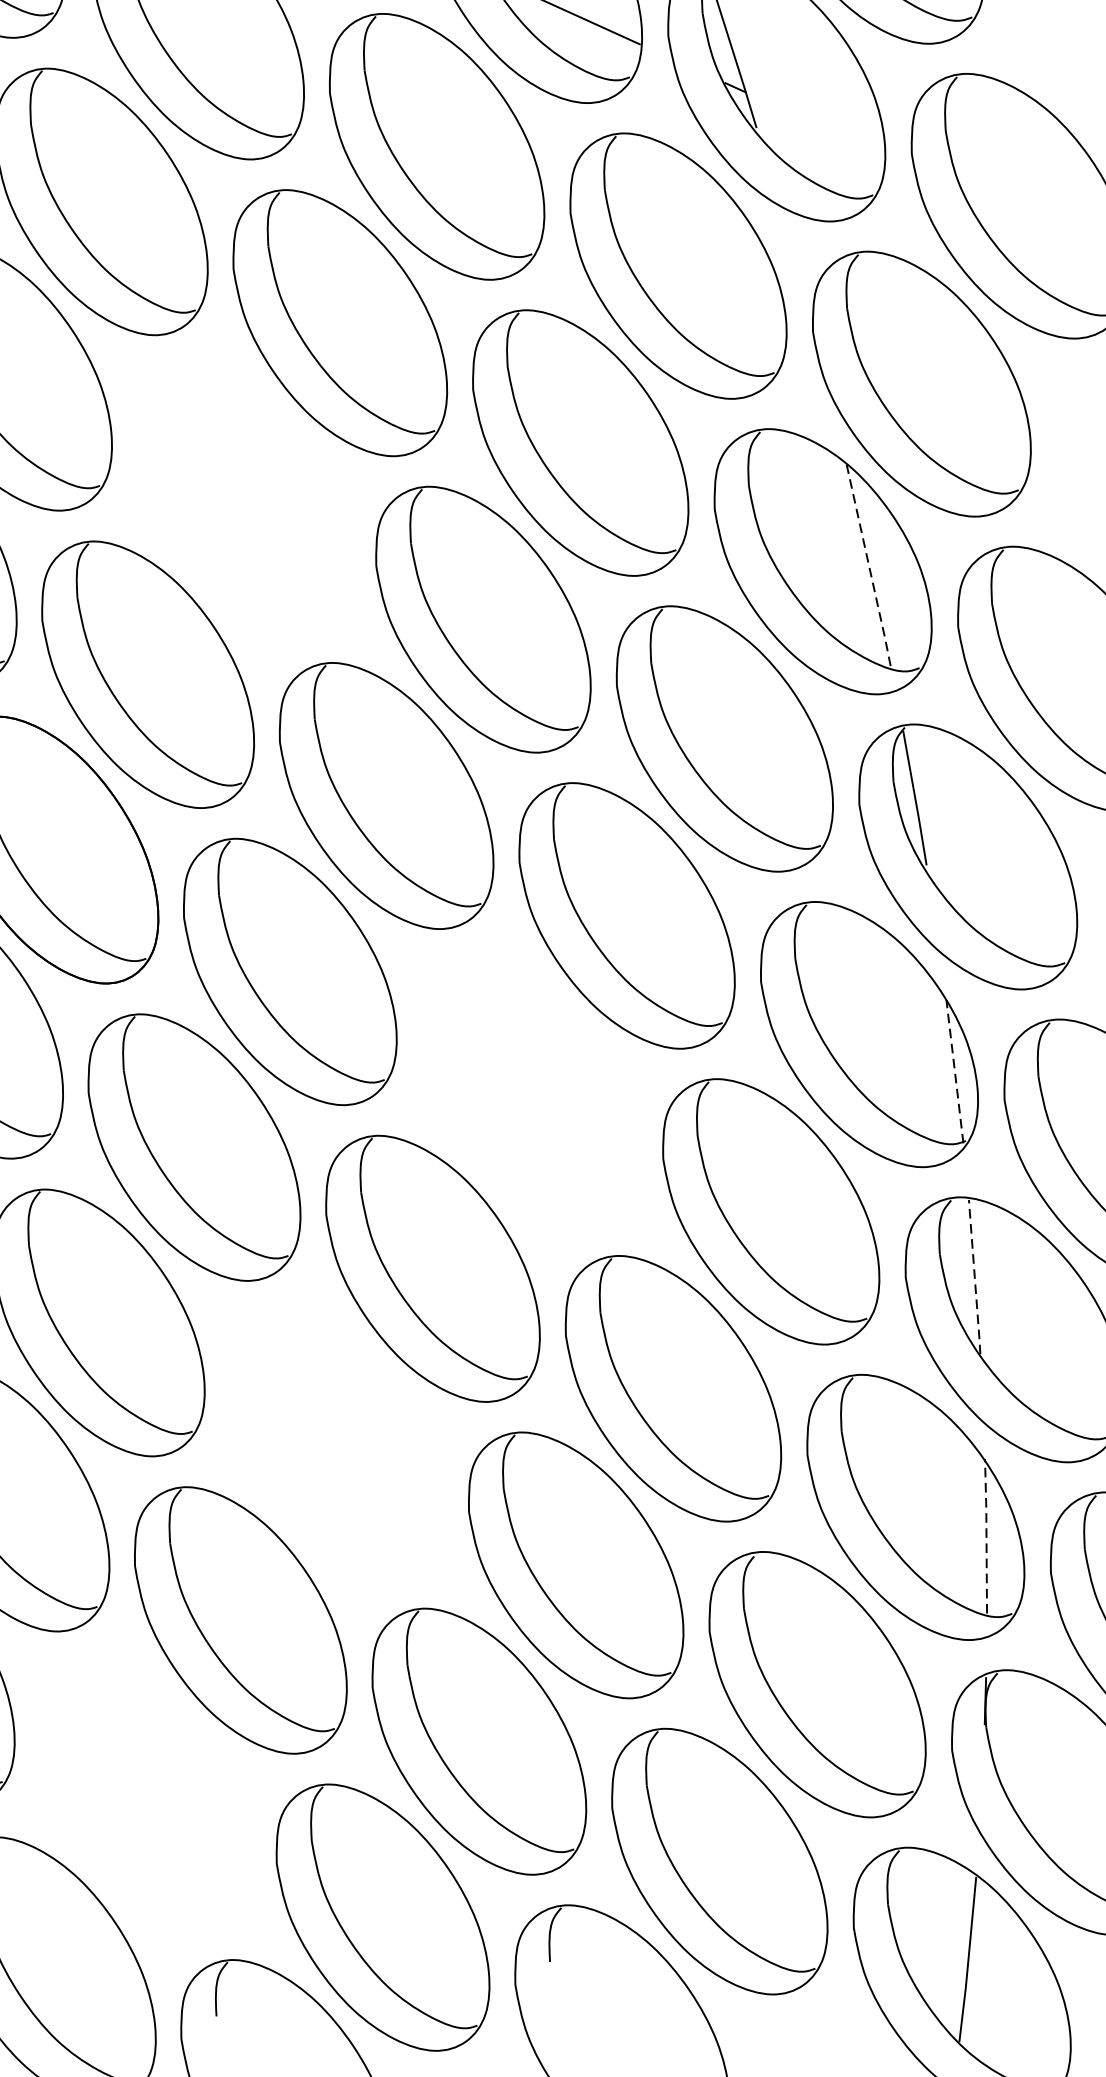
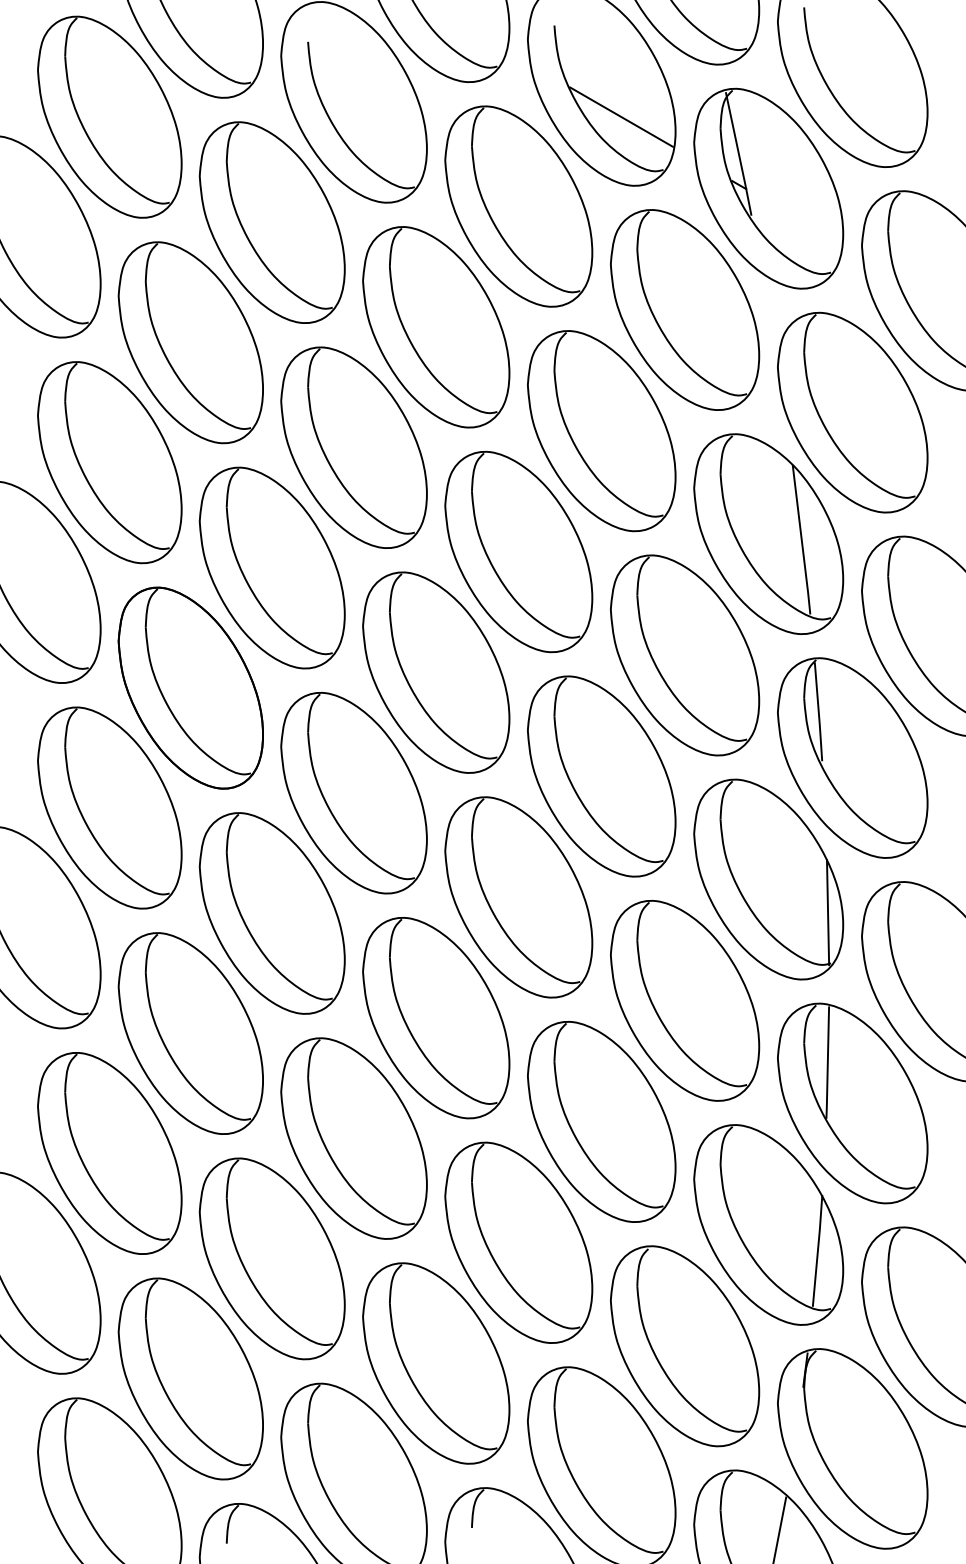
part: (242, 498) -> (353, 447), added
line: (868, 565) -> (801, 540), dashed -> solid
line: (955, 1071) -> (828, 912), dashed -> solid
part: (529, 1092) -> (518, 897), added
line: (974, 1278) -> (827, 1063), dashed -> solid
part: (335, 1444) -> (353, 1138), added
line: (987, 1534) -> (818, 1249), dashed -> solid
part: (144, 1795) -> (190, 1378), added

